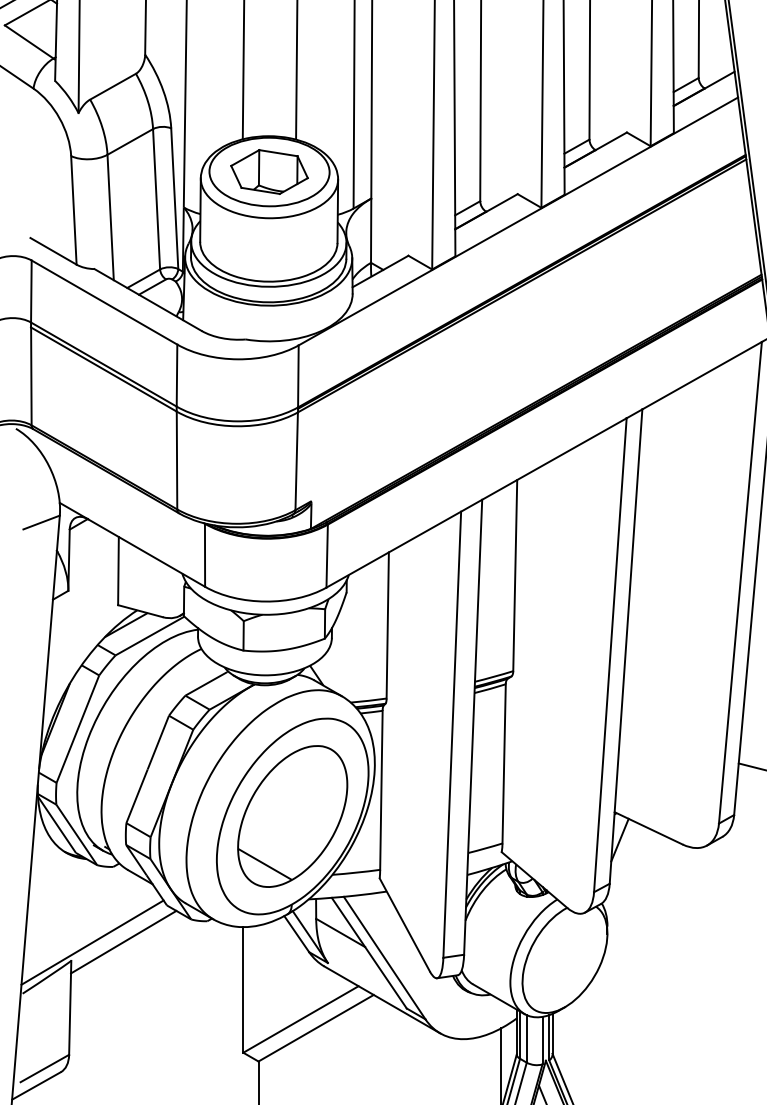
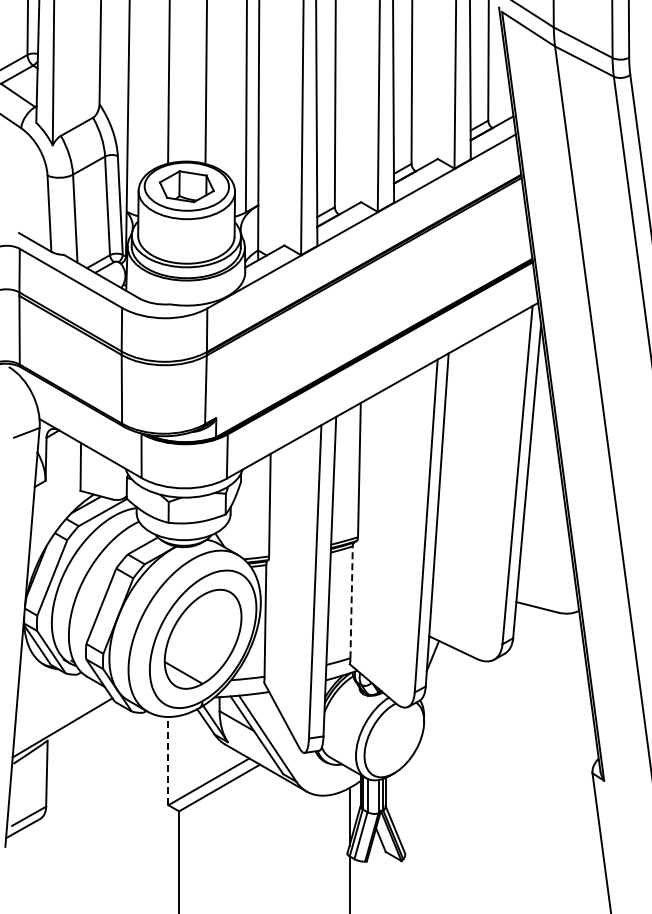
line: (503, 764) -> (351, 602), solid -> dashed
line: (123, 942) -> (84, 727), removed
line: (243, 989) -> (168, 760), solid -> dashed

